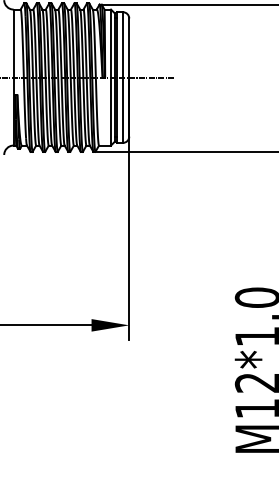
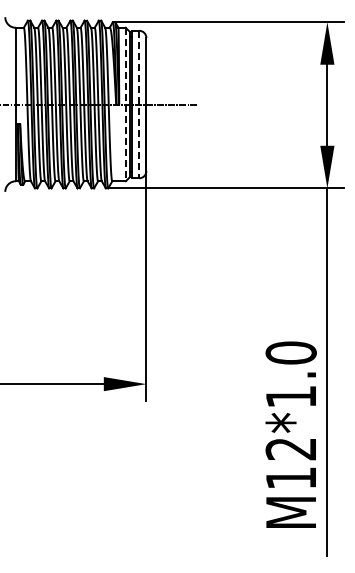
line: (110, 77) -> (125, 104), solid -> dashed
line: (123, 77) -> (139, 104), solid -> dashed

